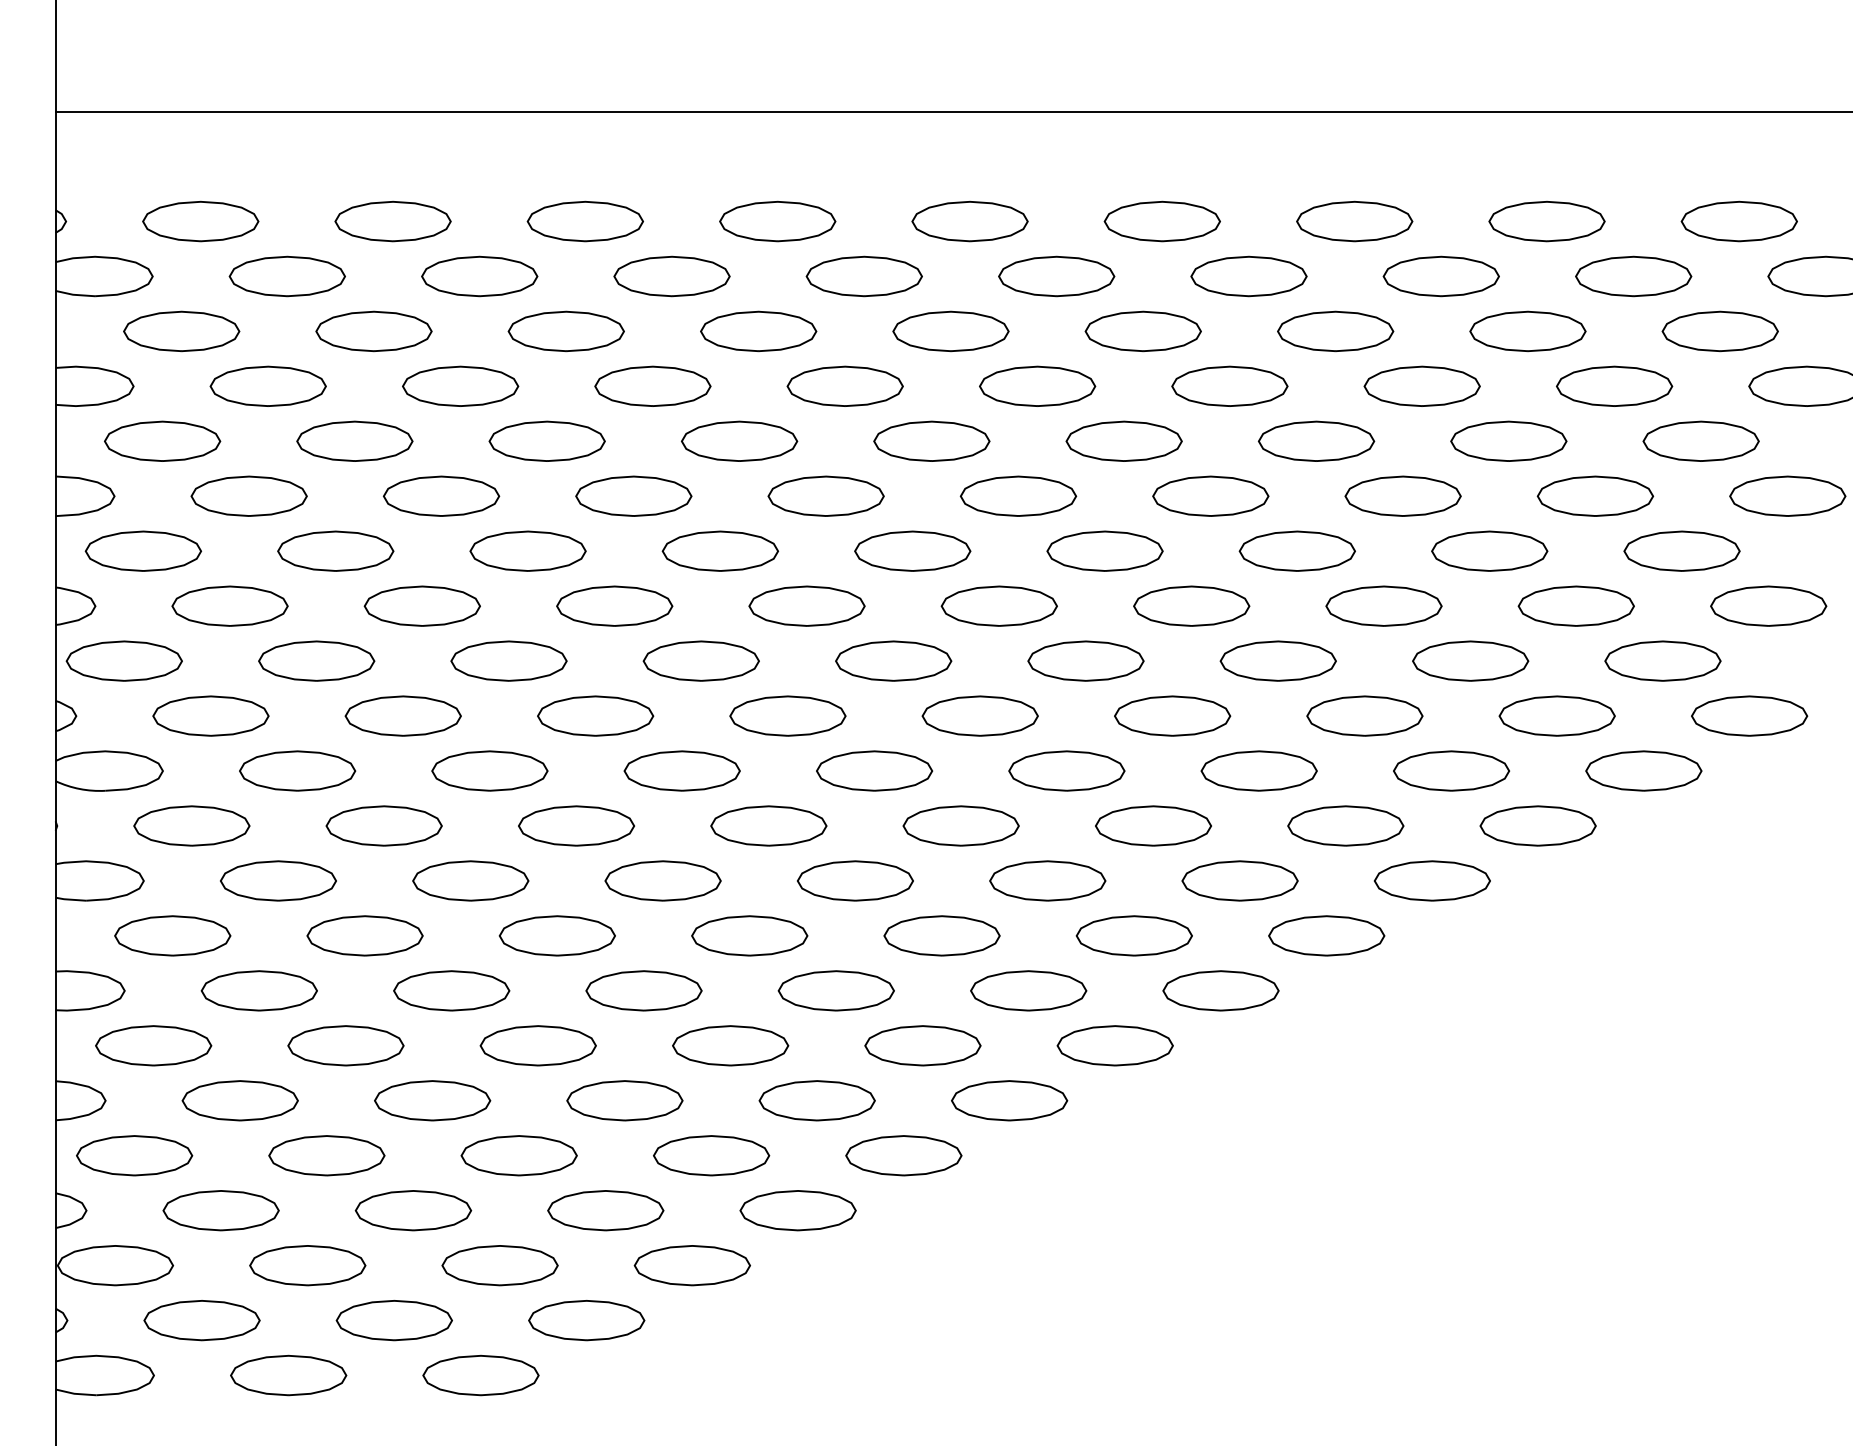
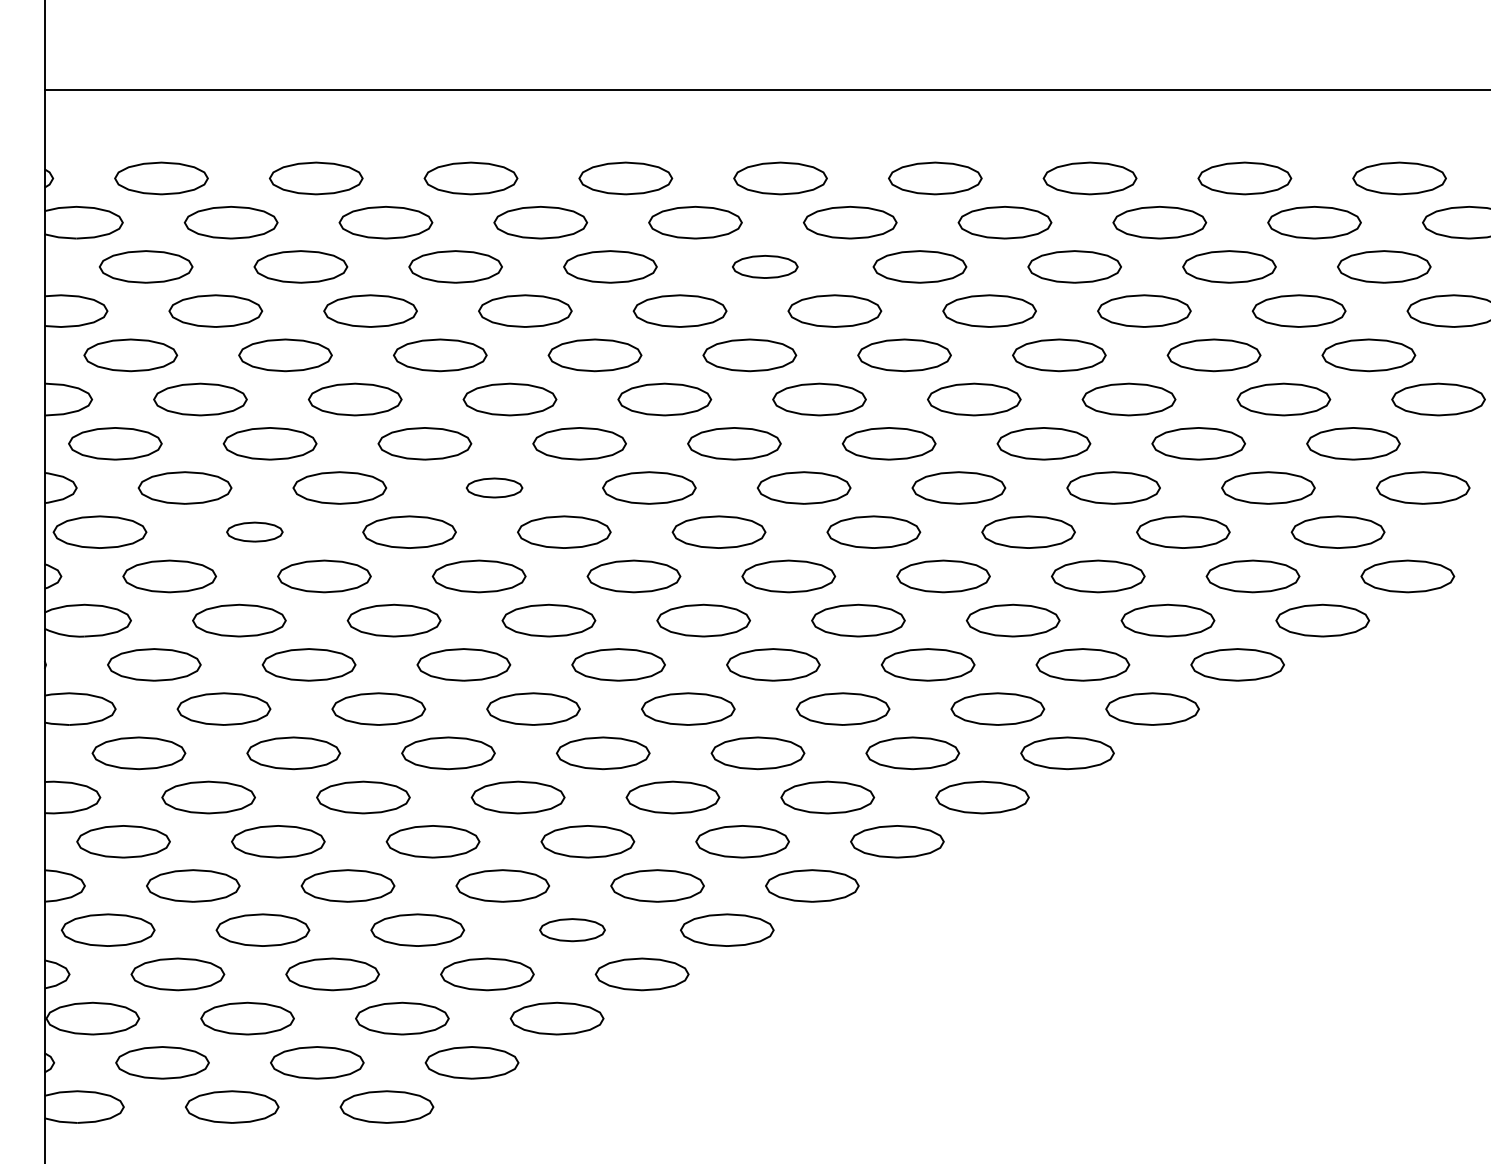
part: (951, 330) -> (765, 266), size x0.7
part: (614, 605) -> (494, 487), size x0.6
part: (316, 660) -> (254, 531), size x0.6
part: (711, 1154) -> (572, 929), size x0.7

